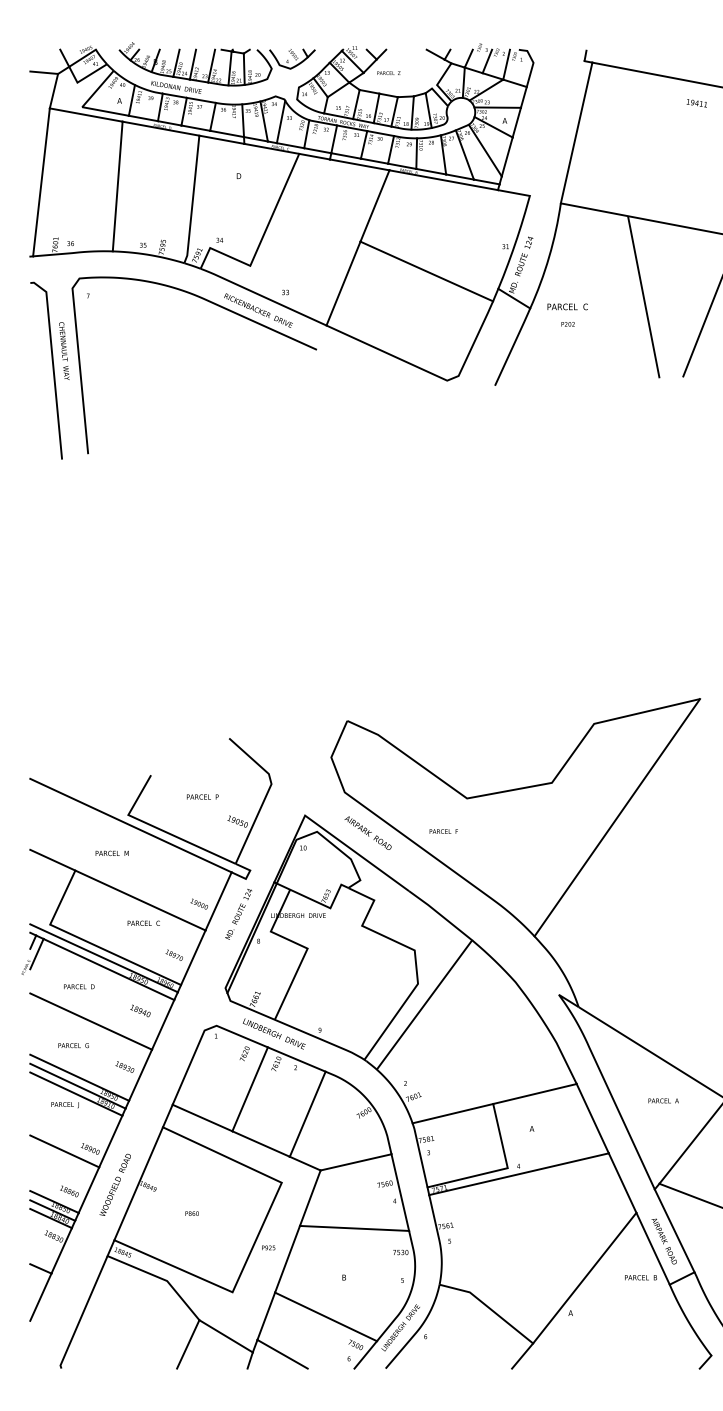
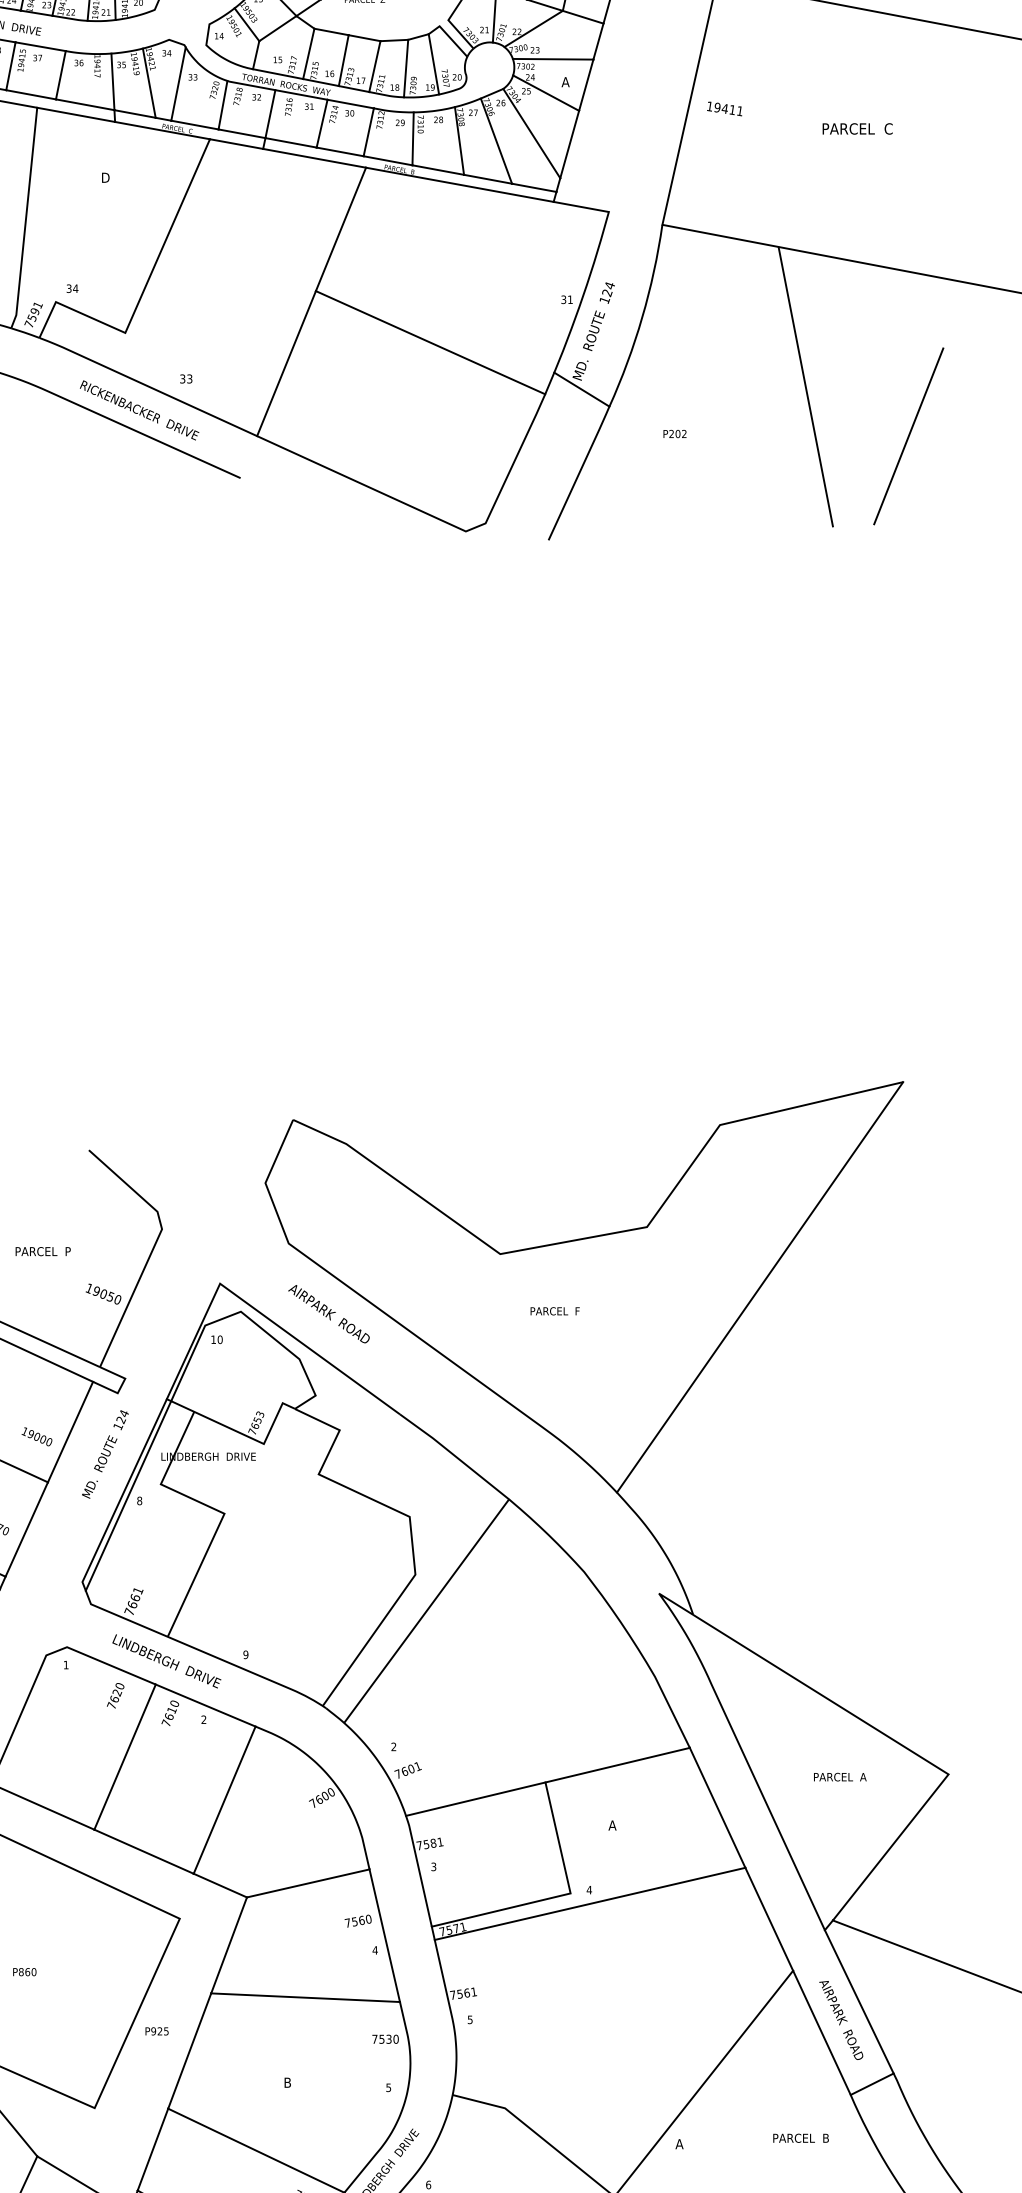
text: (696, 103) -> (724, 109), moved
text: (567, 306) -> (857, 128), moved
text: (443, 831) -> (554, 1311), moved
text: (640, 1277) -> (800, 2137), moved

